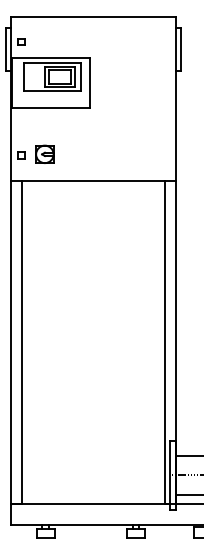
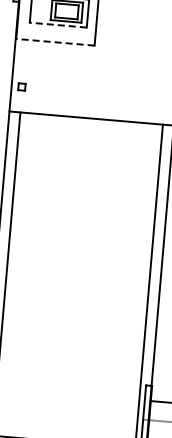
line: (52, 91) -> (58, 25), solid -> dashed
line: (50, 108) -> (54, 42), solid -> dashed
part: (44, 153) -> (44, 86), removed

